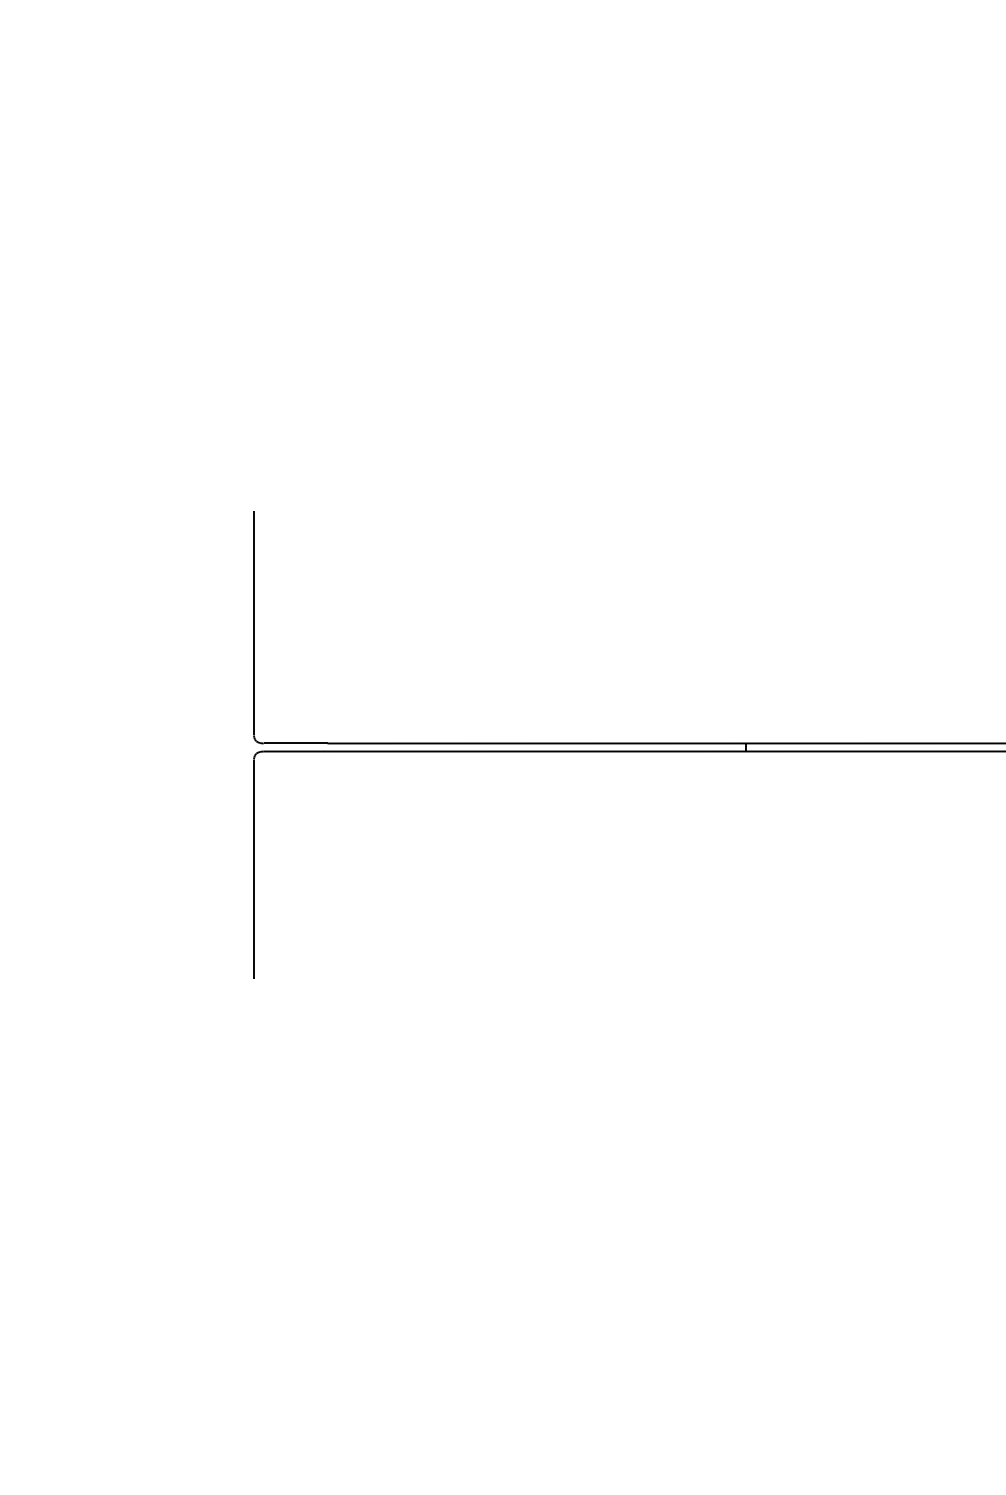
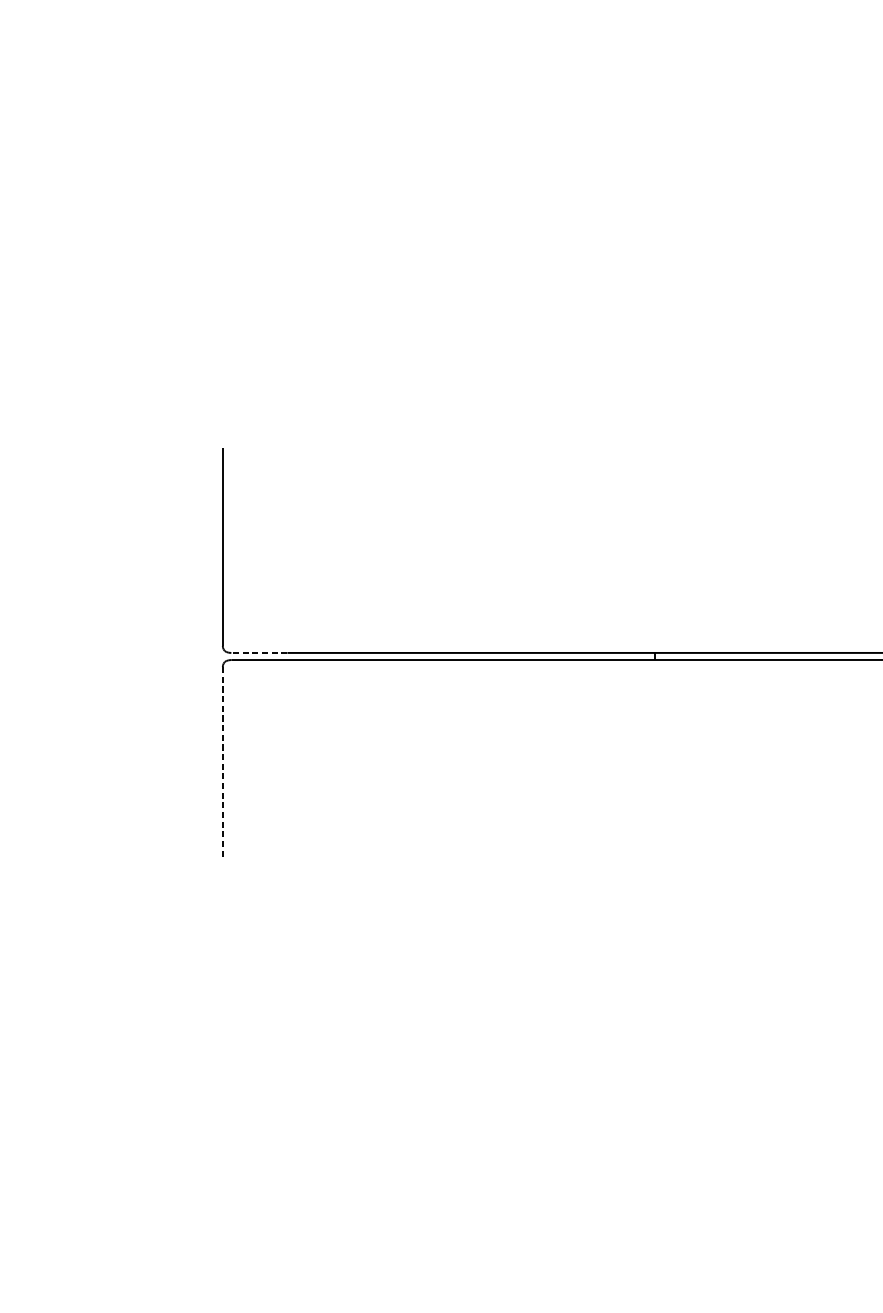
line: (295, 743) -> (259, 652), solid -> dashed
line: (253, 869) -> (222, 763), solid -> dashed

